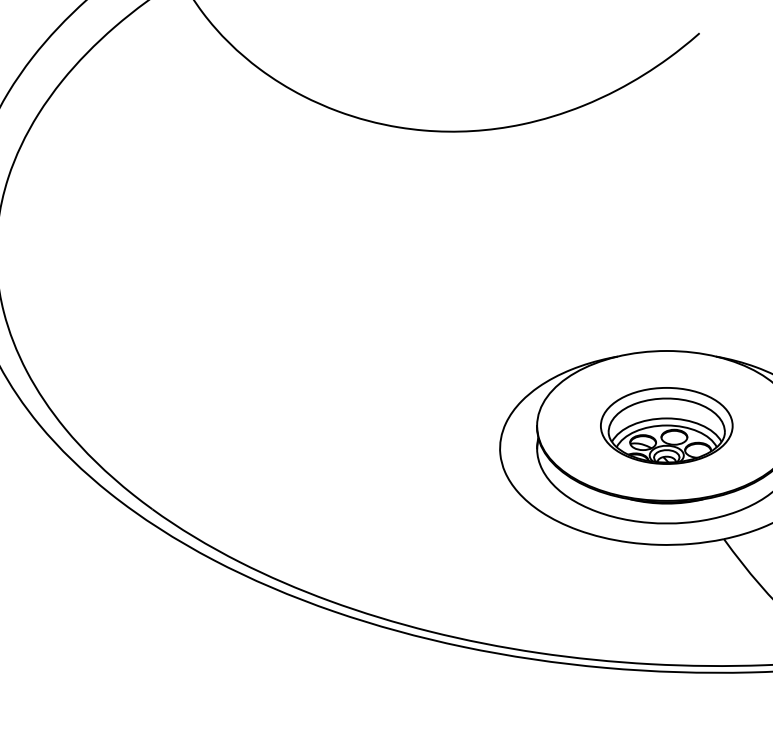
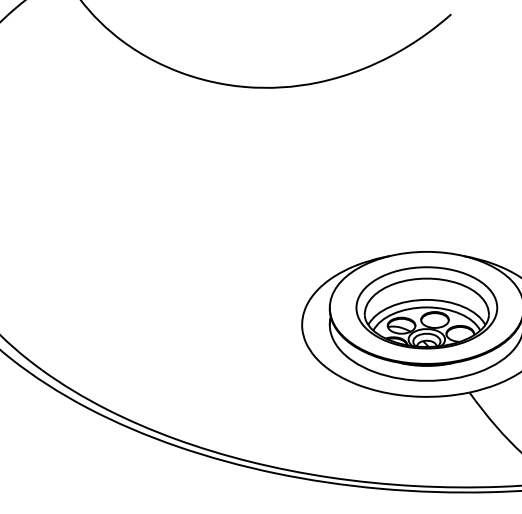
part: (666, 425) -> (426, 307), size x1.43

